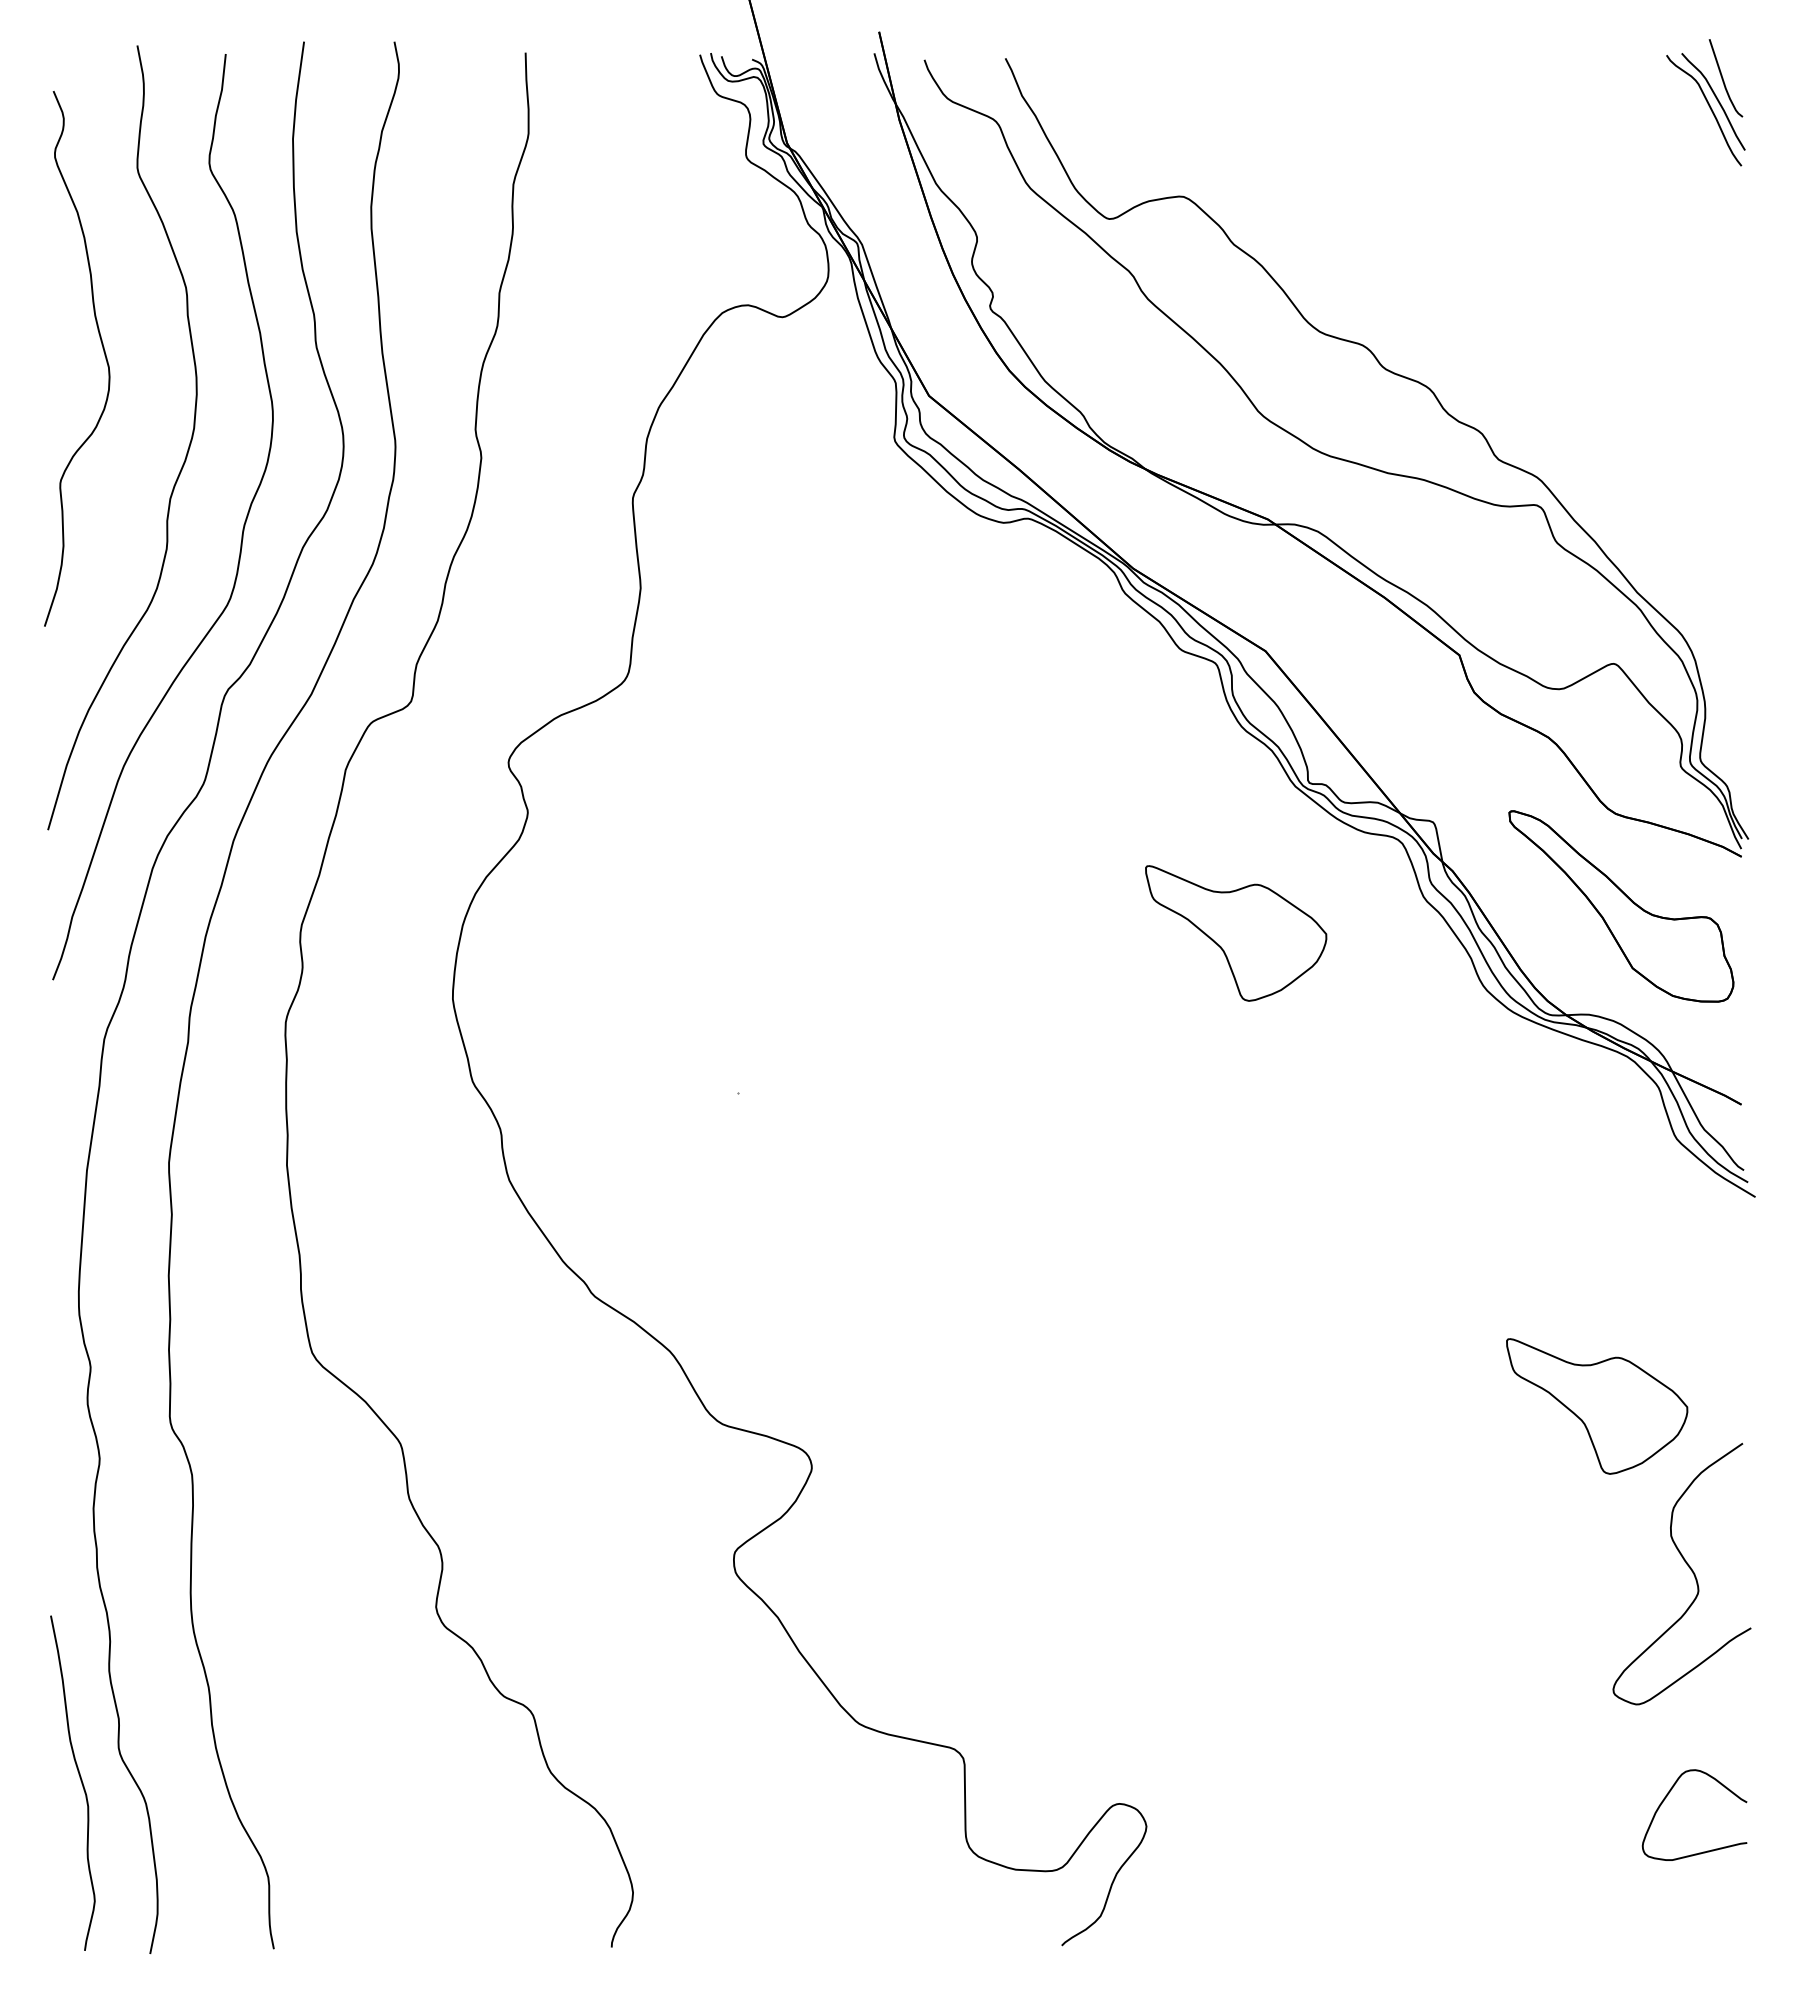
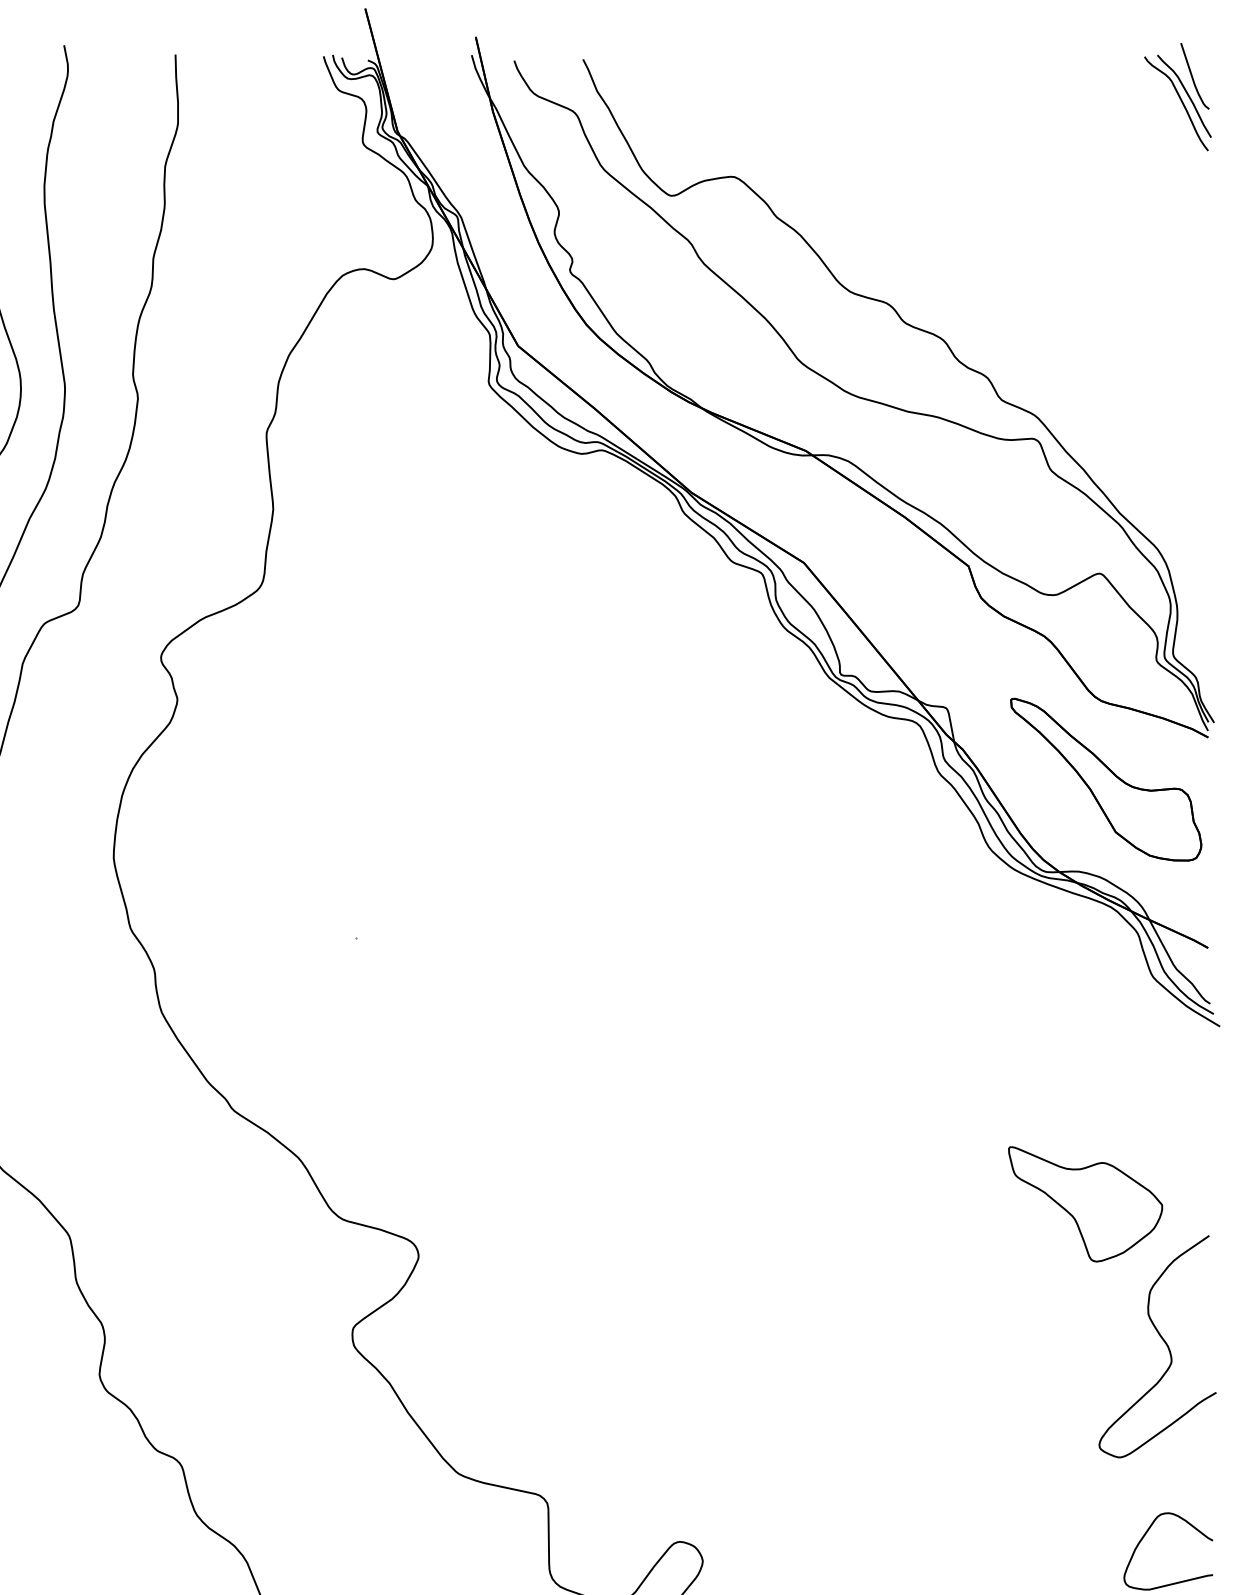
part: (1236, 933) -> (779, 802), removed

